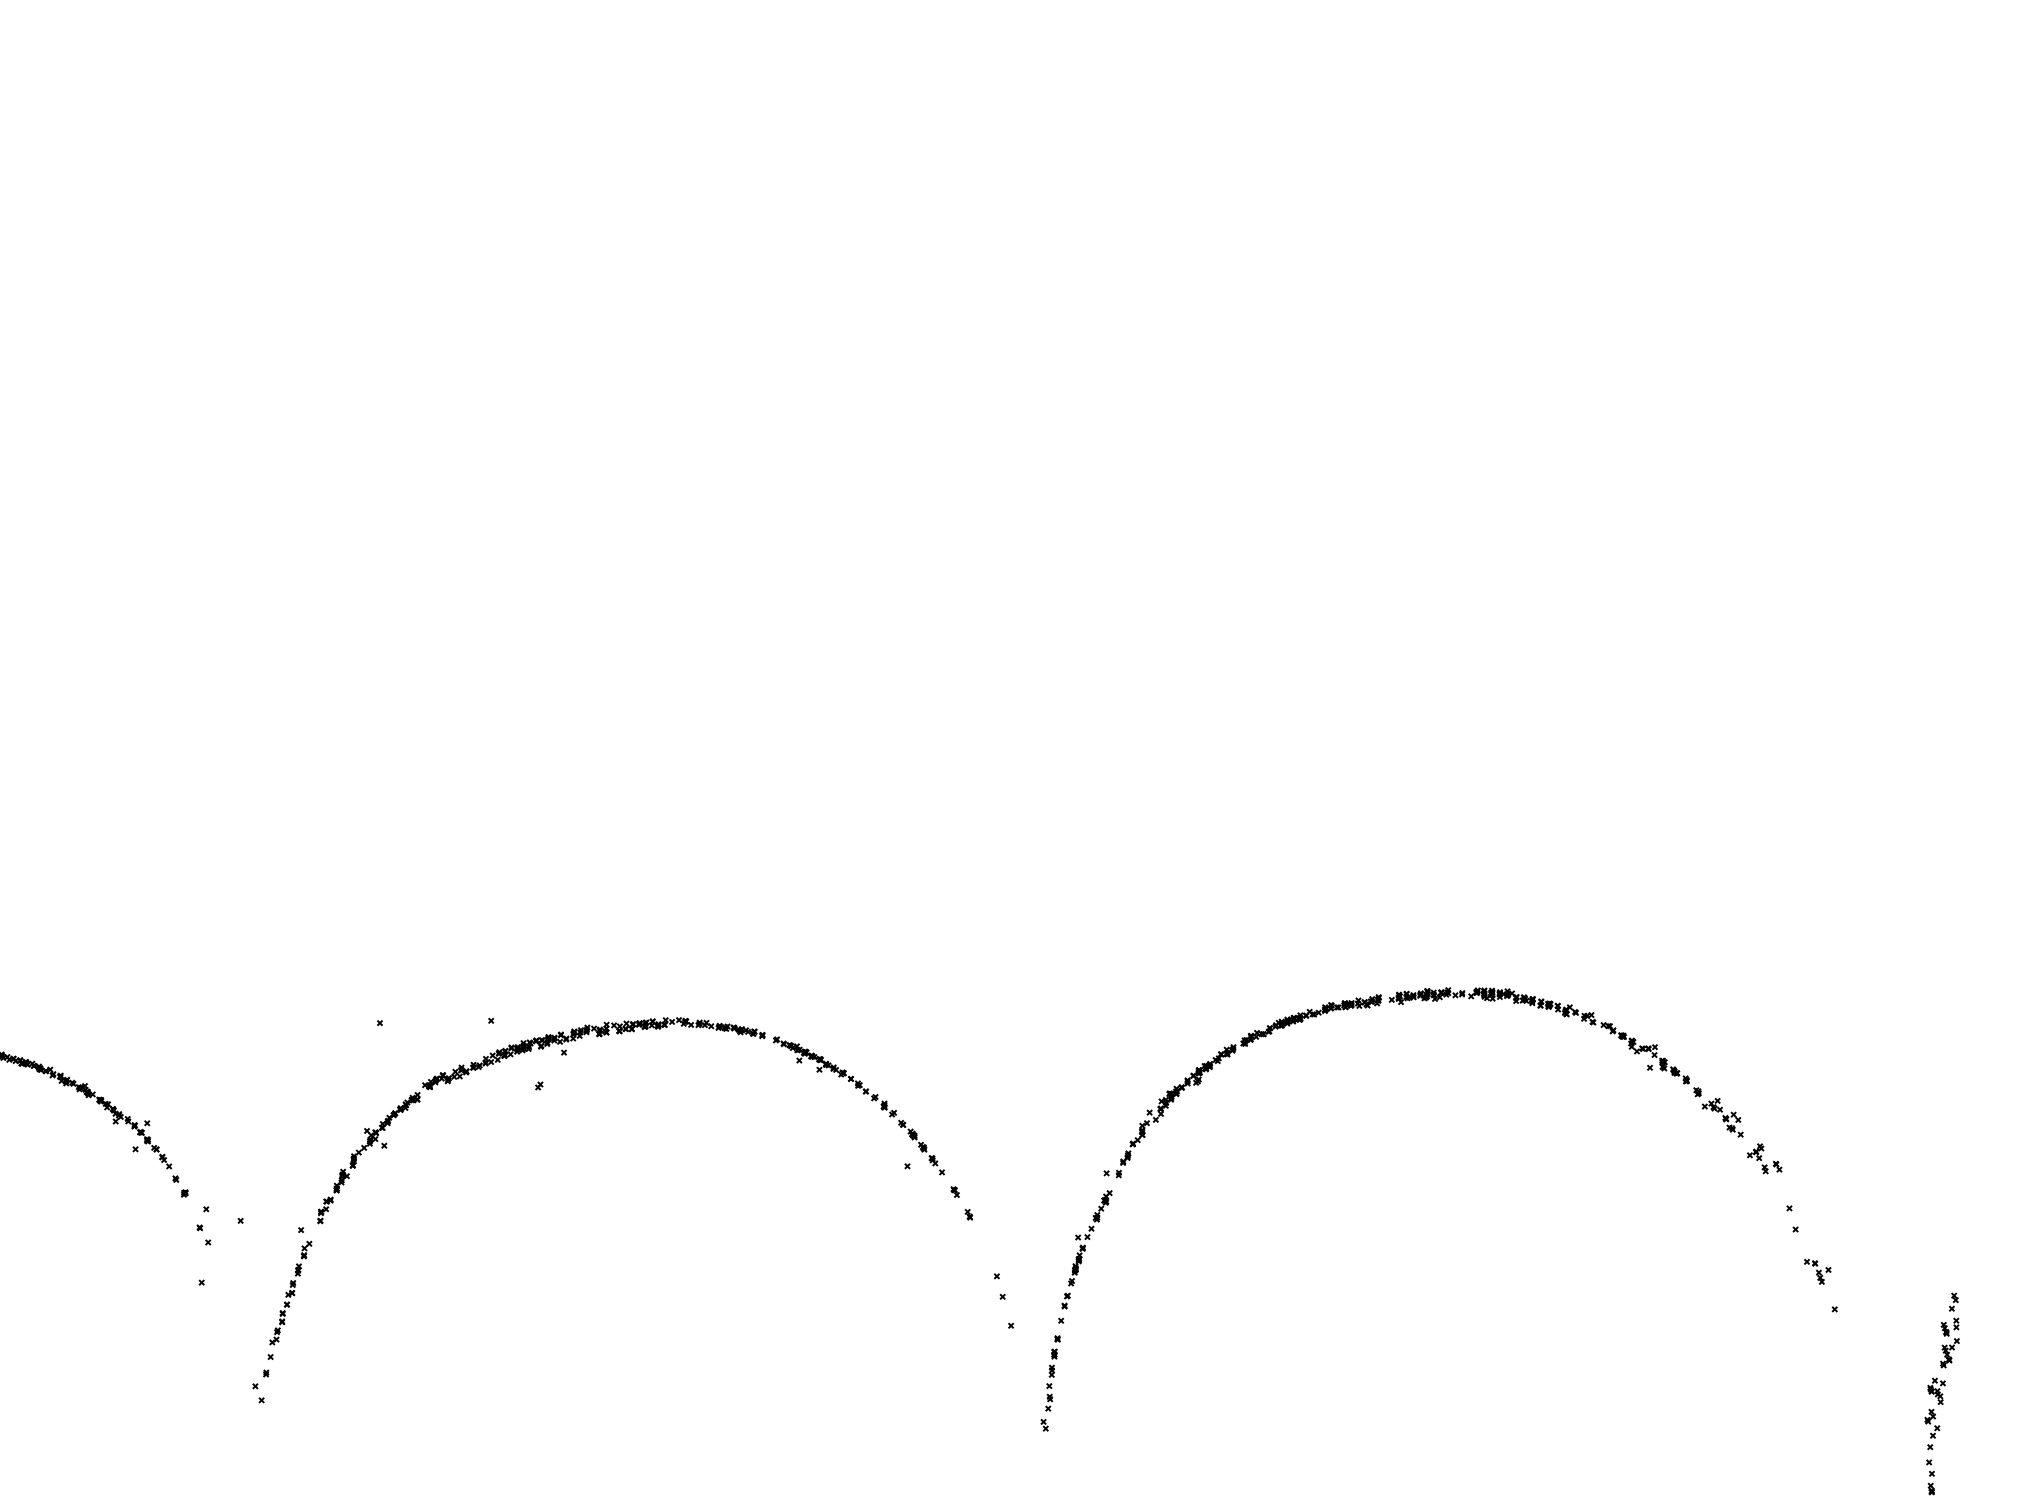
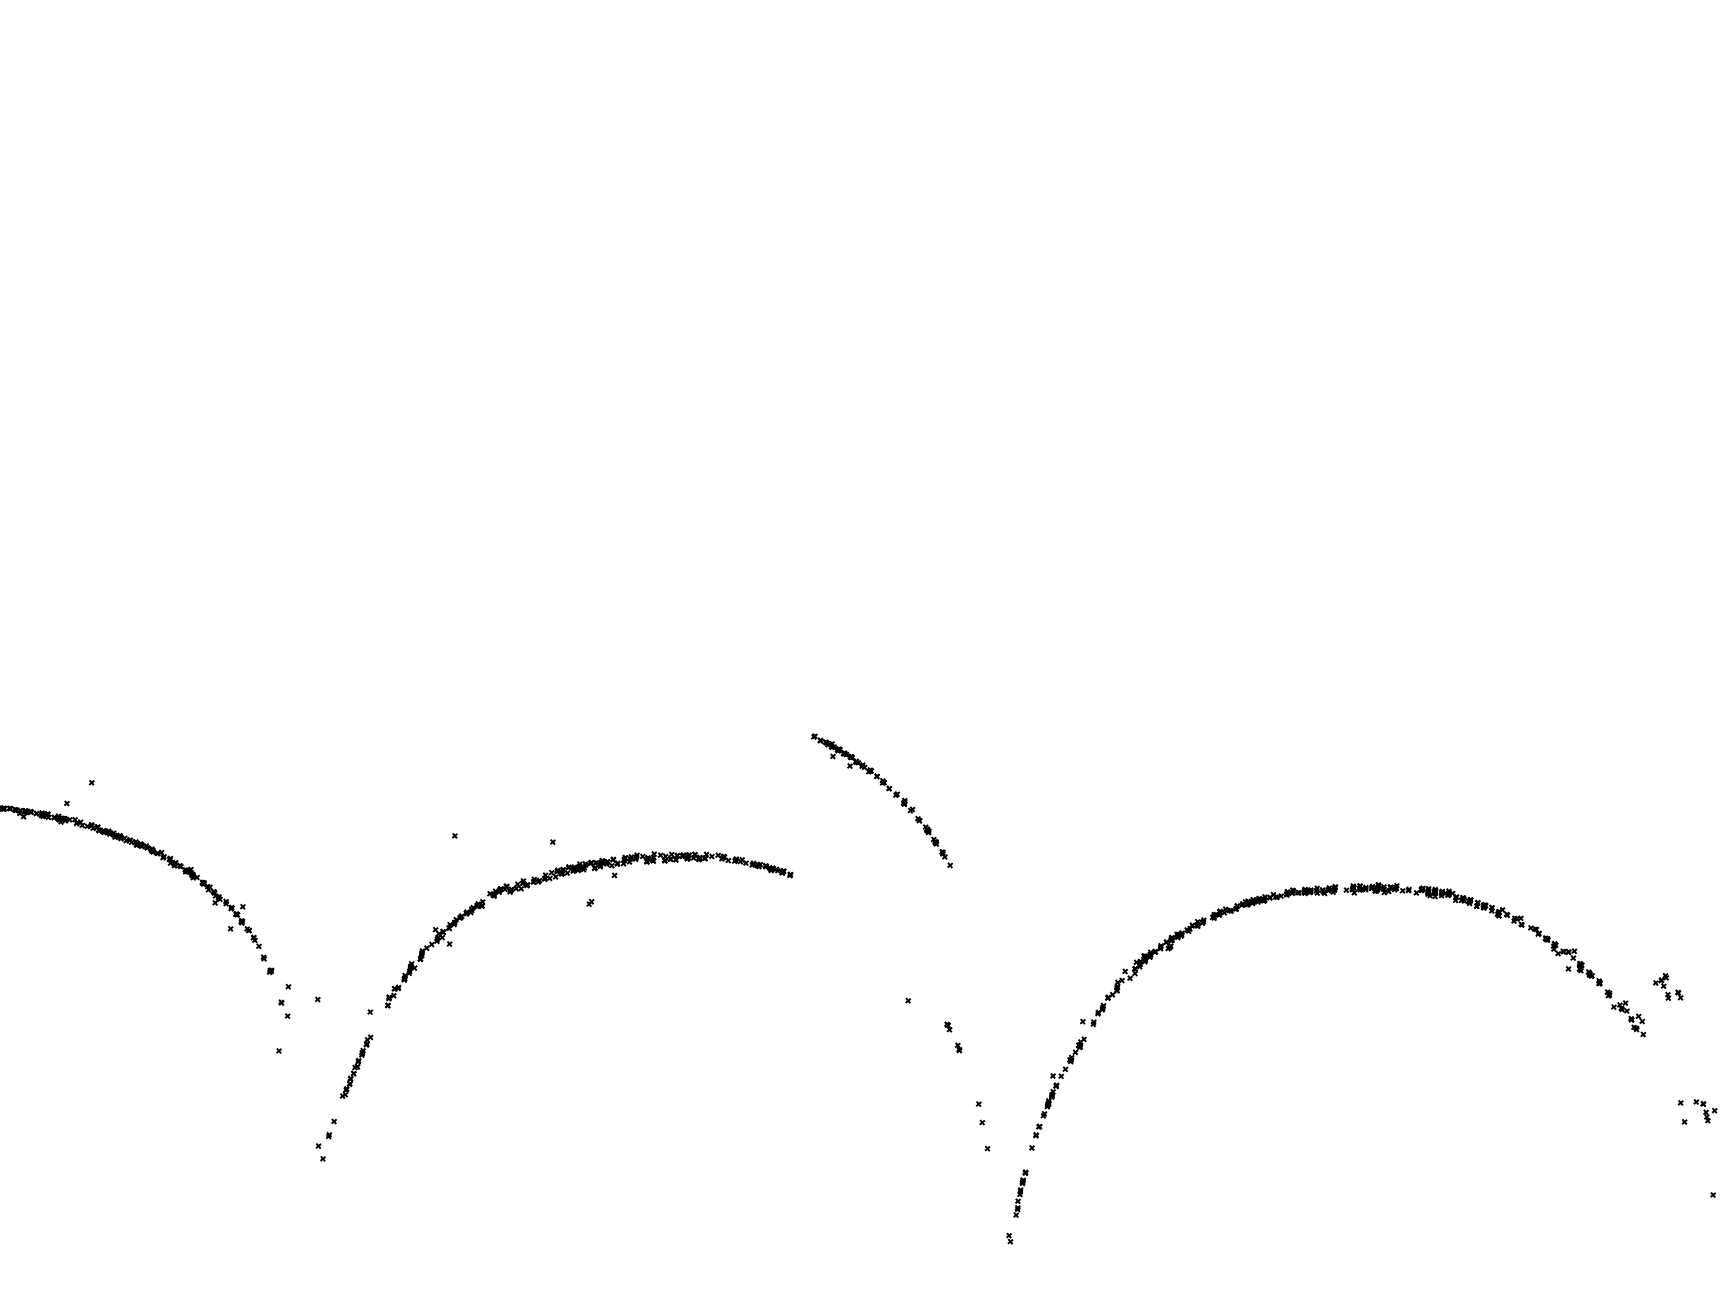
part: (863, 1094) -> (886, 791), moved
part: (1764, 1158) -> (1668, 986), moved
part: (1817, 1271) -> (1704, 1111), moved
part: (290, 1292) -> (356, 1066), size x0.7
part: (1052, 1373) -> (1020, 1193), size x0.7

